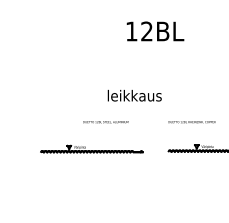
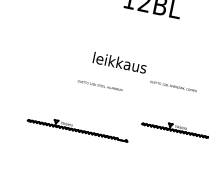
text: (105, 122) -> (99, 86), moved
text: (191, 122) -> (173, 86), moved
part: (91, 148) -> (77, 127), moved

